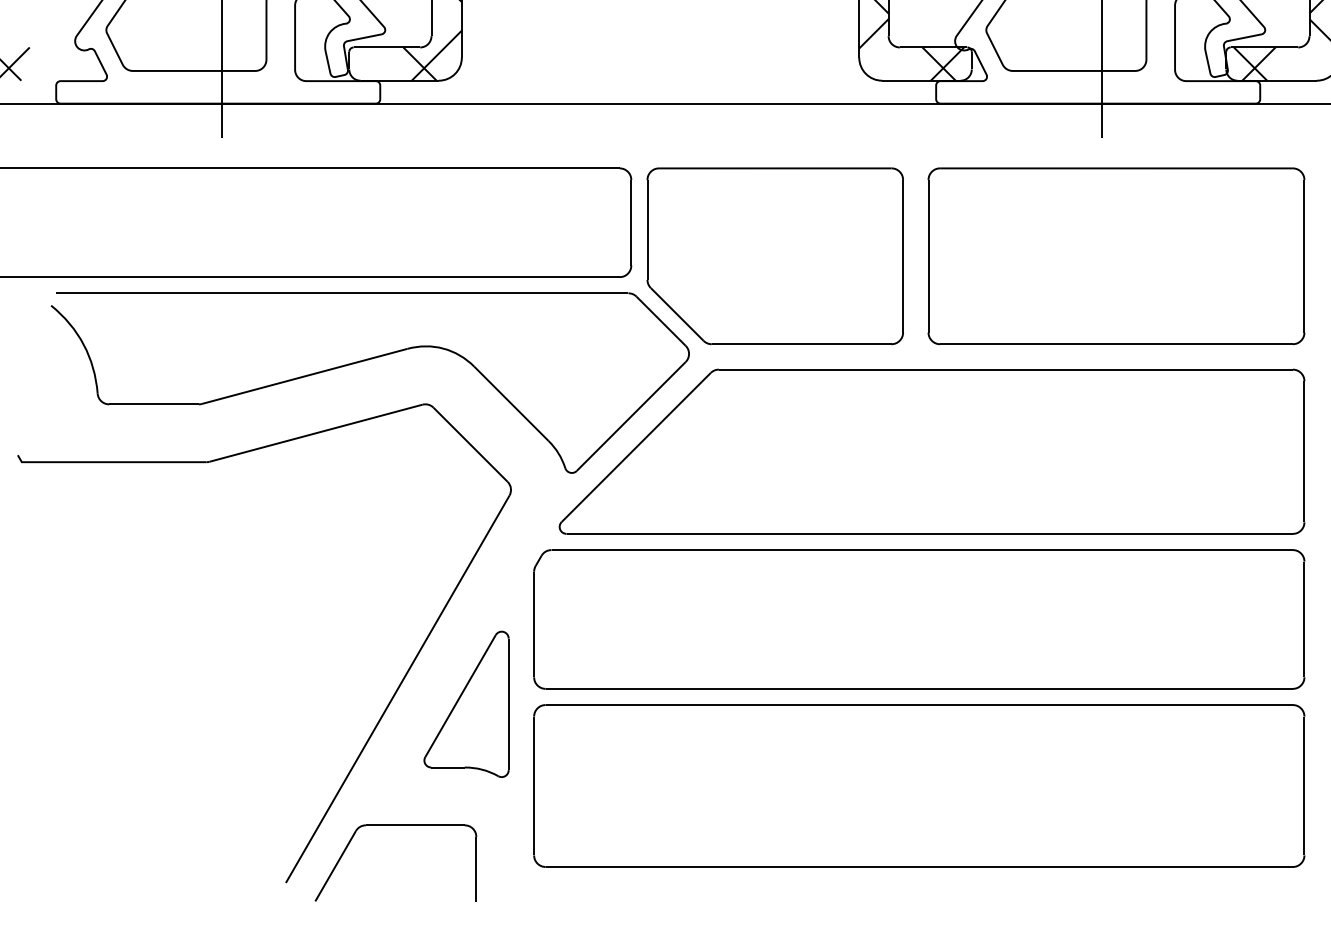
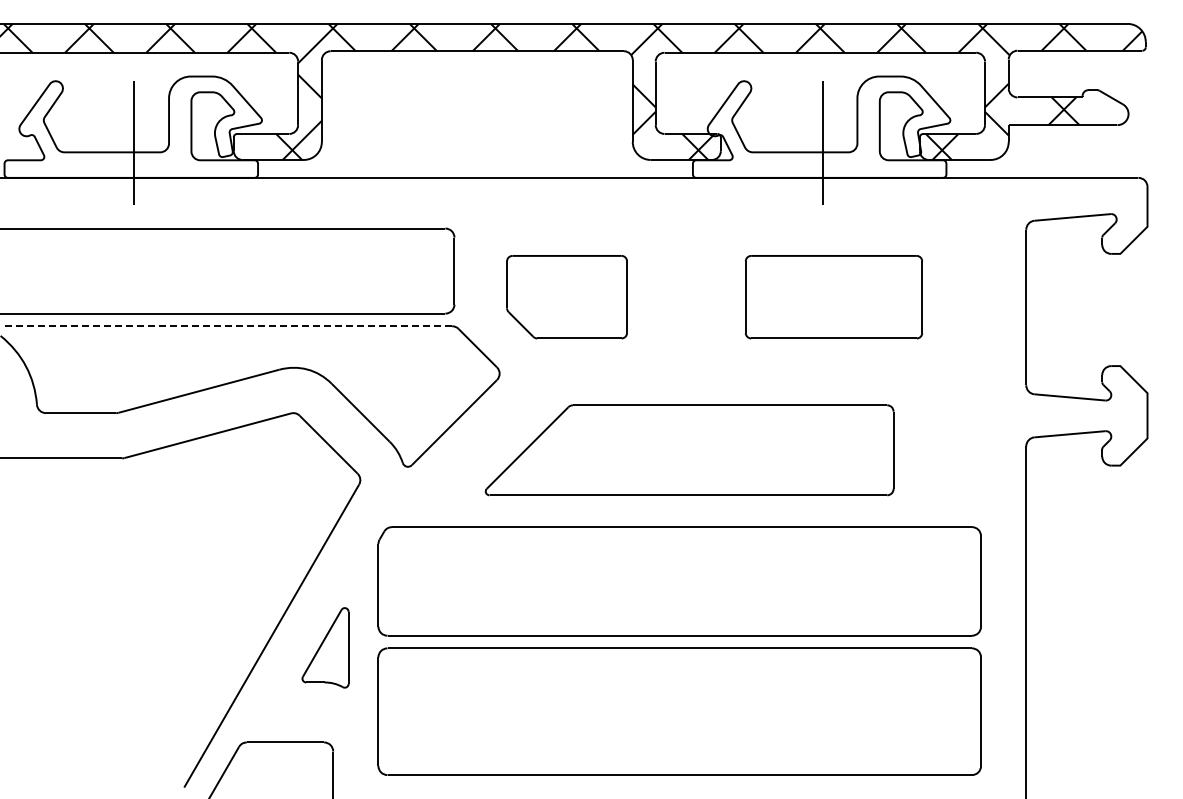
part: (774, 255) -> (566, 296), size x0.6
part: (1115, 255) -> (833, 296), size x0.6
line: (341, 293) -> (227, 326), solid -> dashed
part: (931, 452) -> (689, 450), size x0.7
part: (466, 703) -> (325, 647), size x0.7

